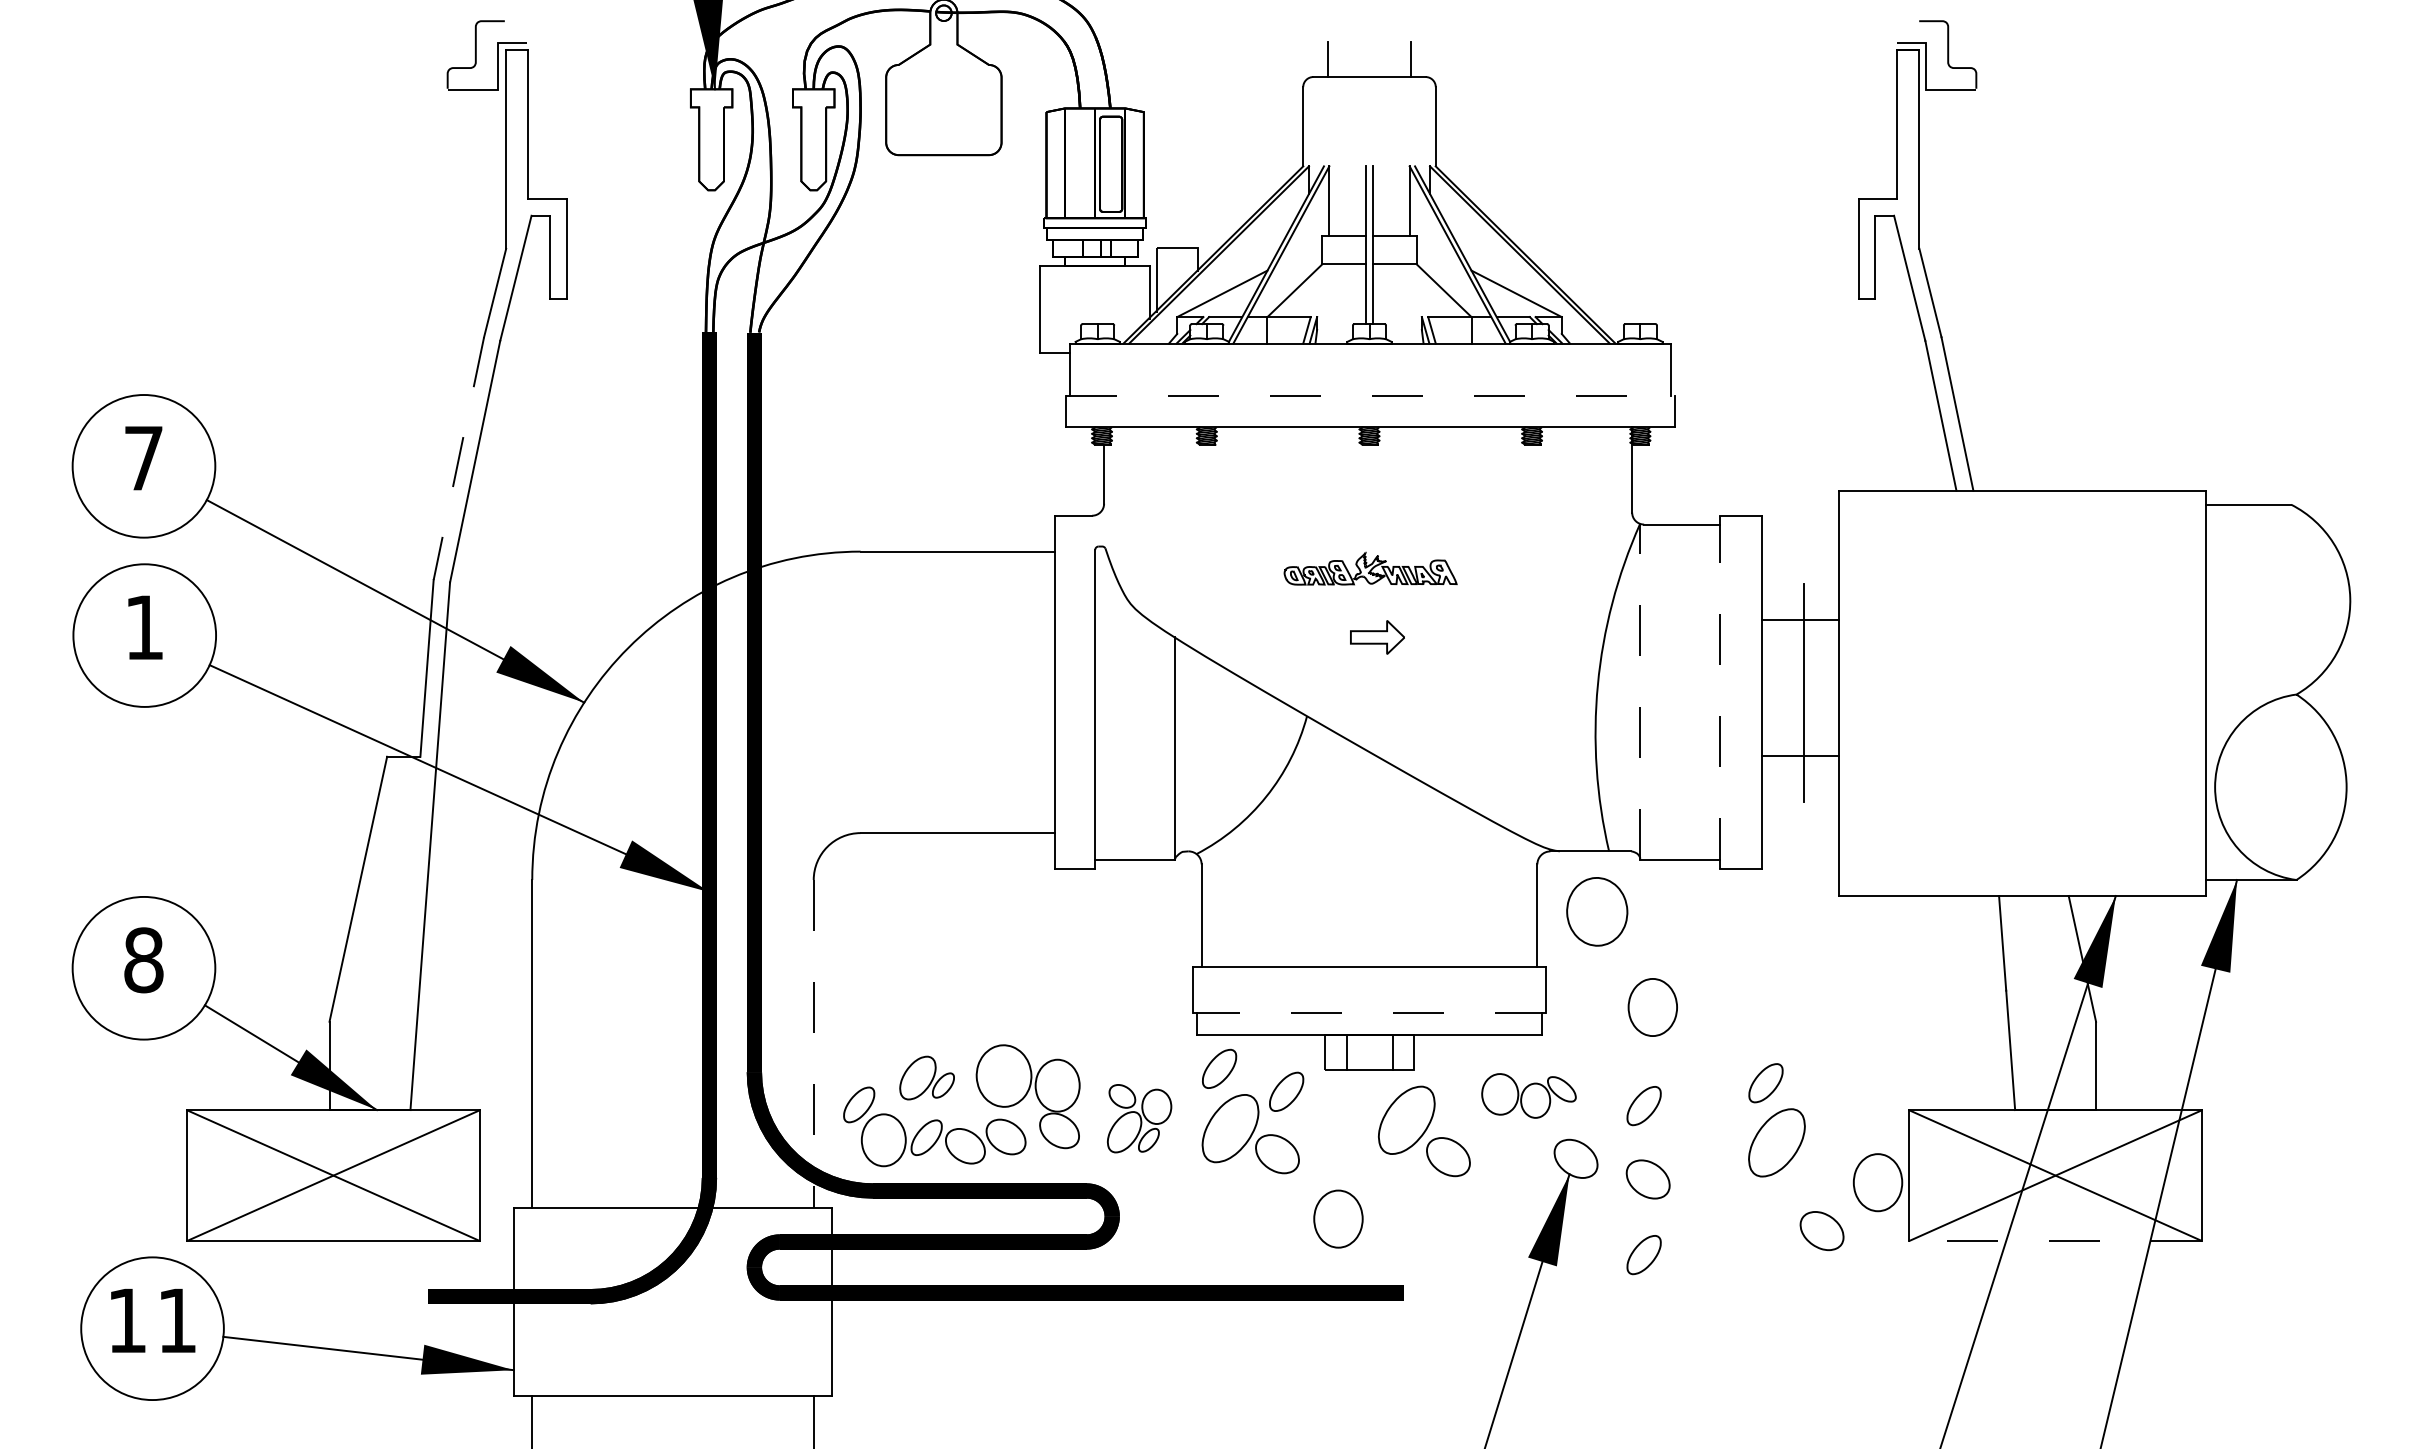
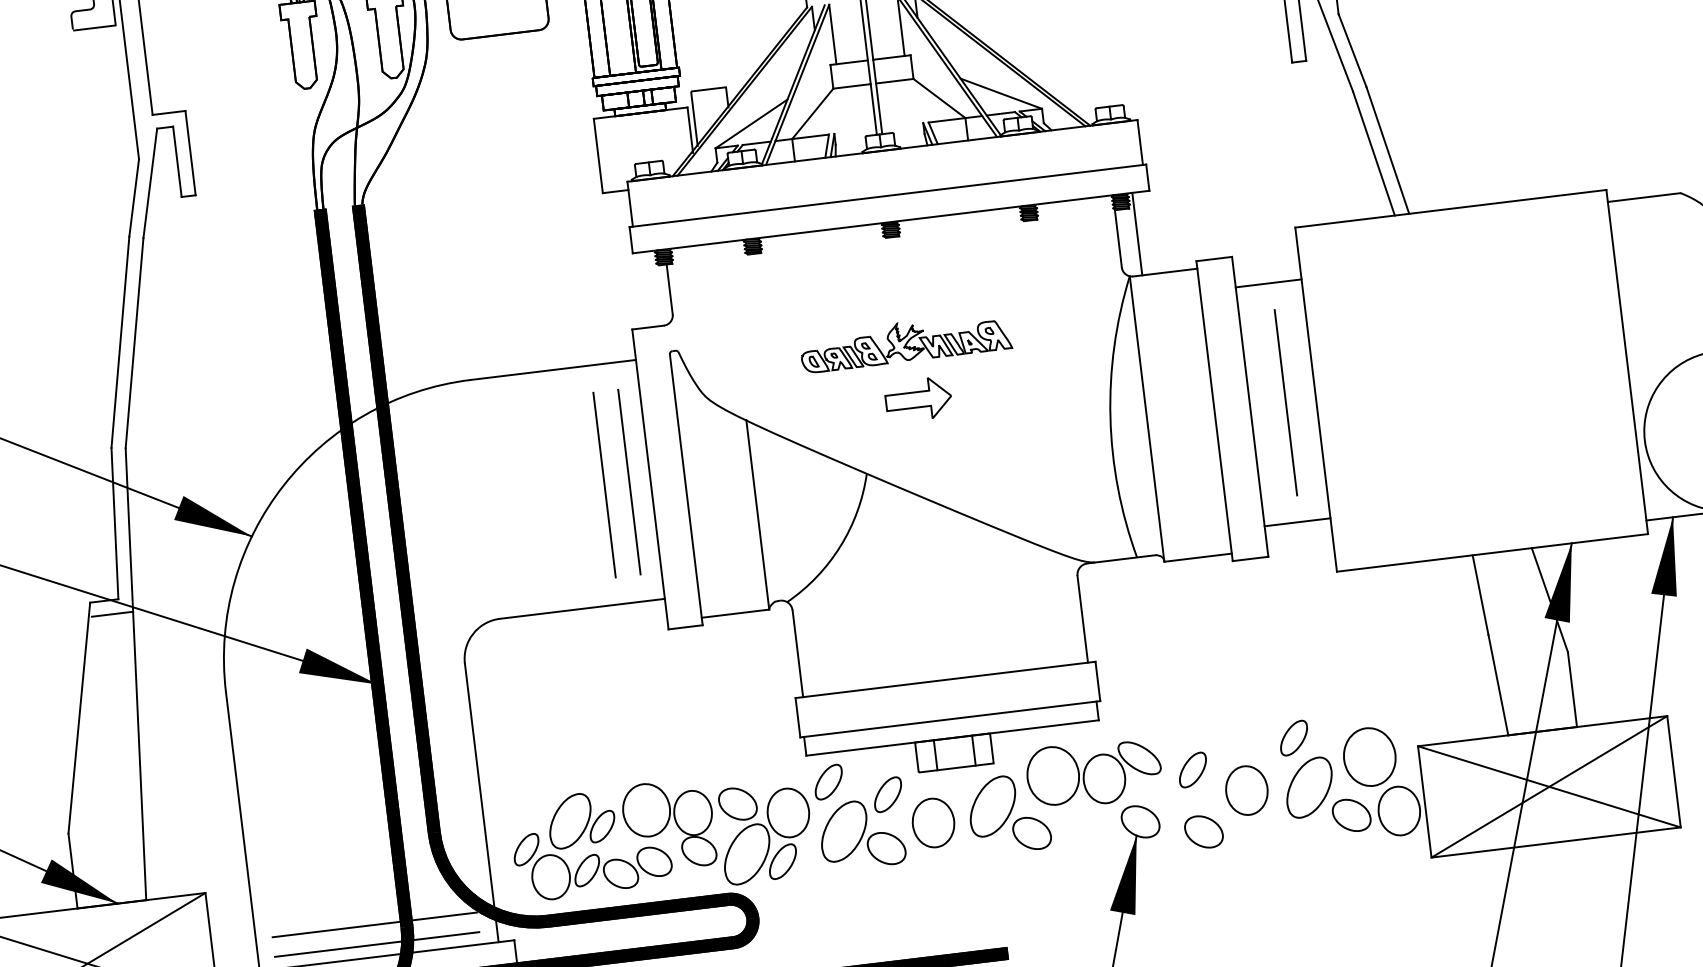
line: (1371, 396) -> (888, 195), dashed -> solid
line: (458, 459) -> (120, 343), dashed -> solid
line: (1654, 475) -> (1137, 233), added
part: (1370, 568) -> (905, 341), size x1.43
line: (1800, 619) -> (1268, 283), moved
part: (1377, 637) -> (918, 399), size x1.43
line: (1640, 691) -> (1147, 418), dashed -> solid
line: (1000, 692) -> (604, 485), added
line: (1030, 692) -> (629, 482), added
line: (1719, 692) -> (1214, 411), dashed -> solid
line: (1800, 756) -> (1297, 522), moved
line: (411, 773) -> (112, 614), added
part: (1597, 911) -> (1369, 756), moved
part: (1652, 1007) -> (1246, 790), moved
line: (1369, 1012) -> (950, 718), dashed -> solid
line: (813, 1044) -> (481, 803), dashed -> solid
part: (926, 1077) -> (580, 819), size x1.43
part: (1528, 1095) -> (1093, 772), size x1.67
part: (1139, 1118) -> (765, 832), size x1.67
line: (672, 1170) -> (374, 924), added
line: (672, 1194) -> (377, 944), added
part: (1338, 1218) -> (933, 822), moved
part: (1821, 1230) -> (1351, 815), moved
line: (2055, 1241) -> (1556, 842), dashed -> solid
part: (1643, 1255) -> (1207, 896), removed

